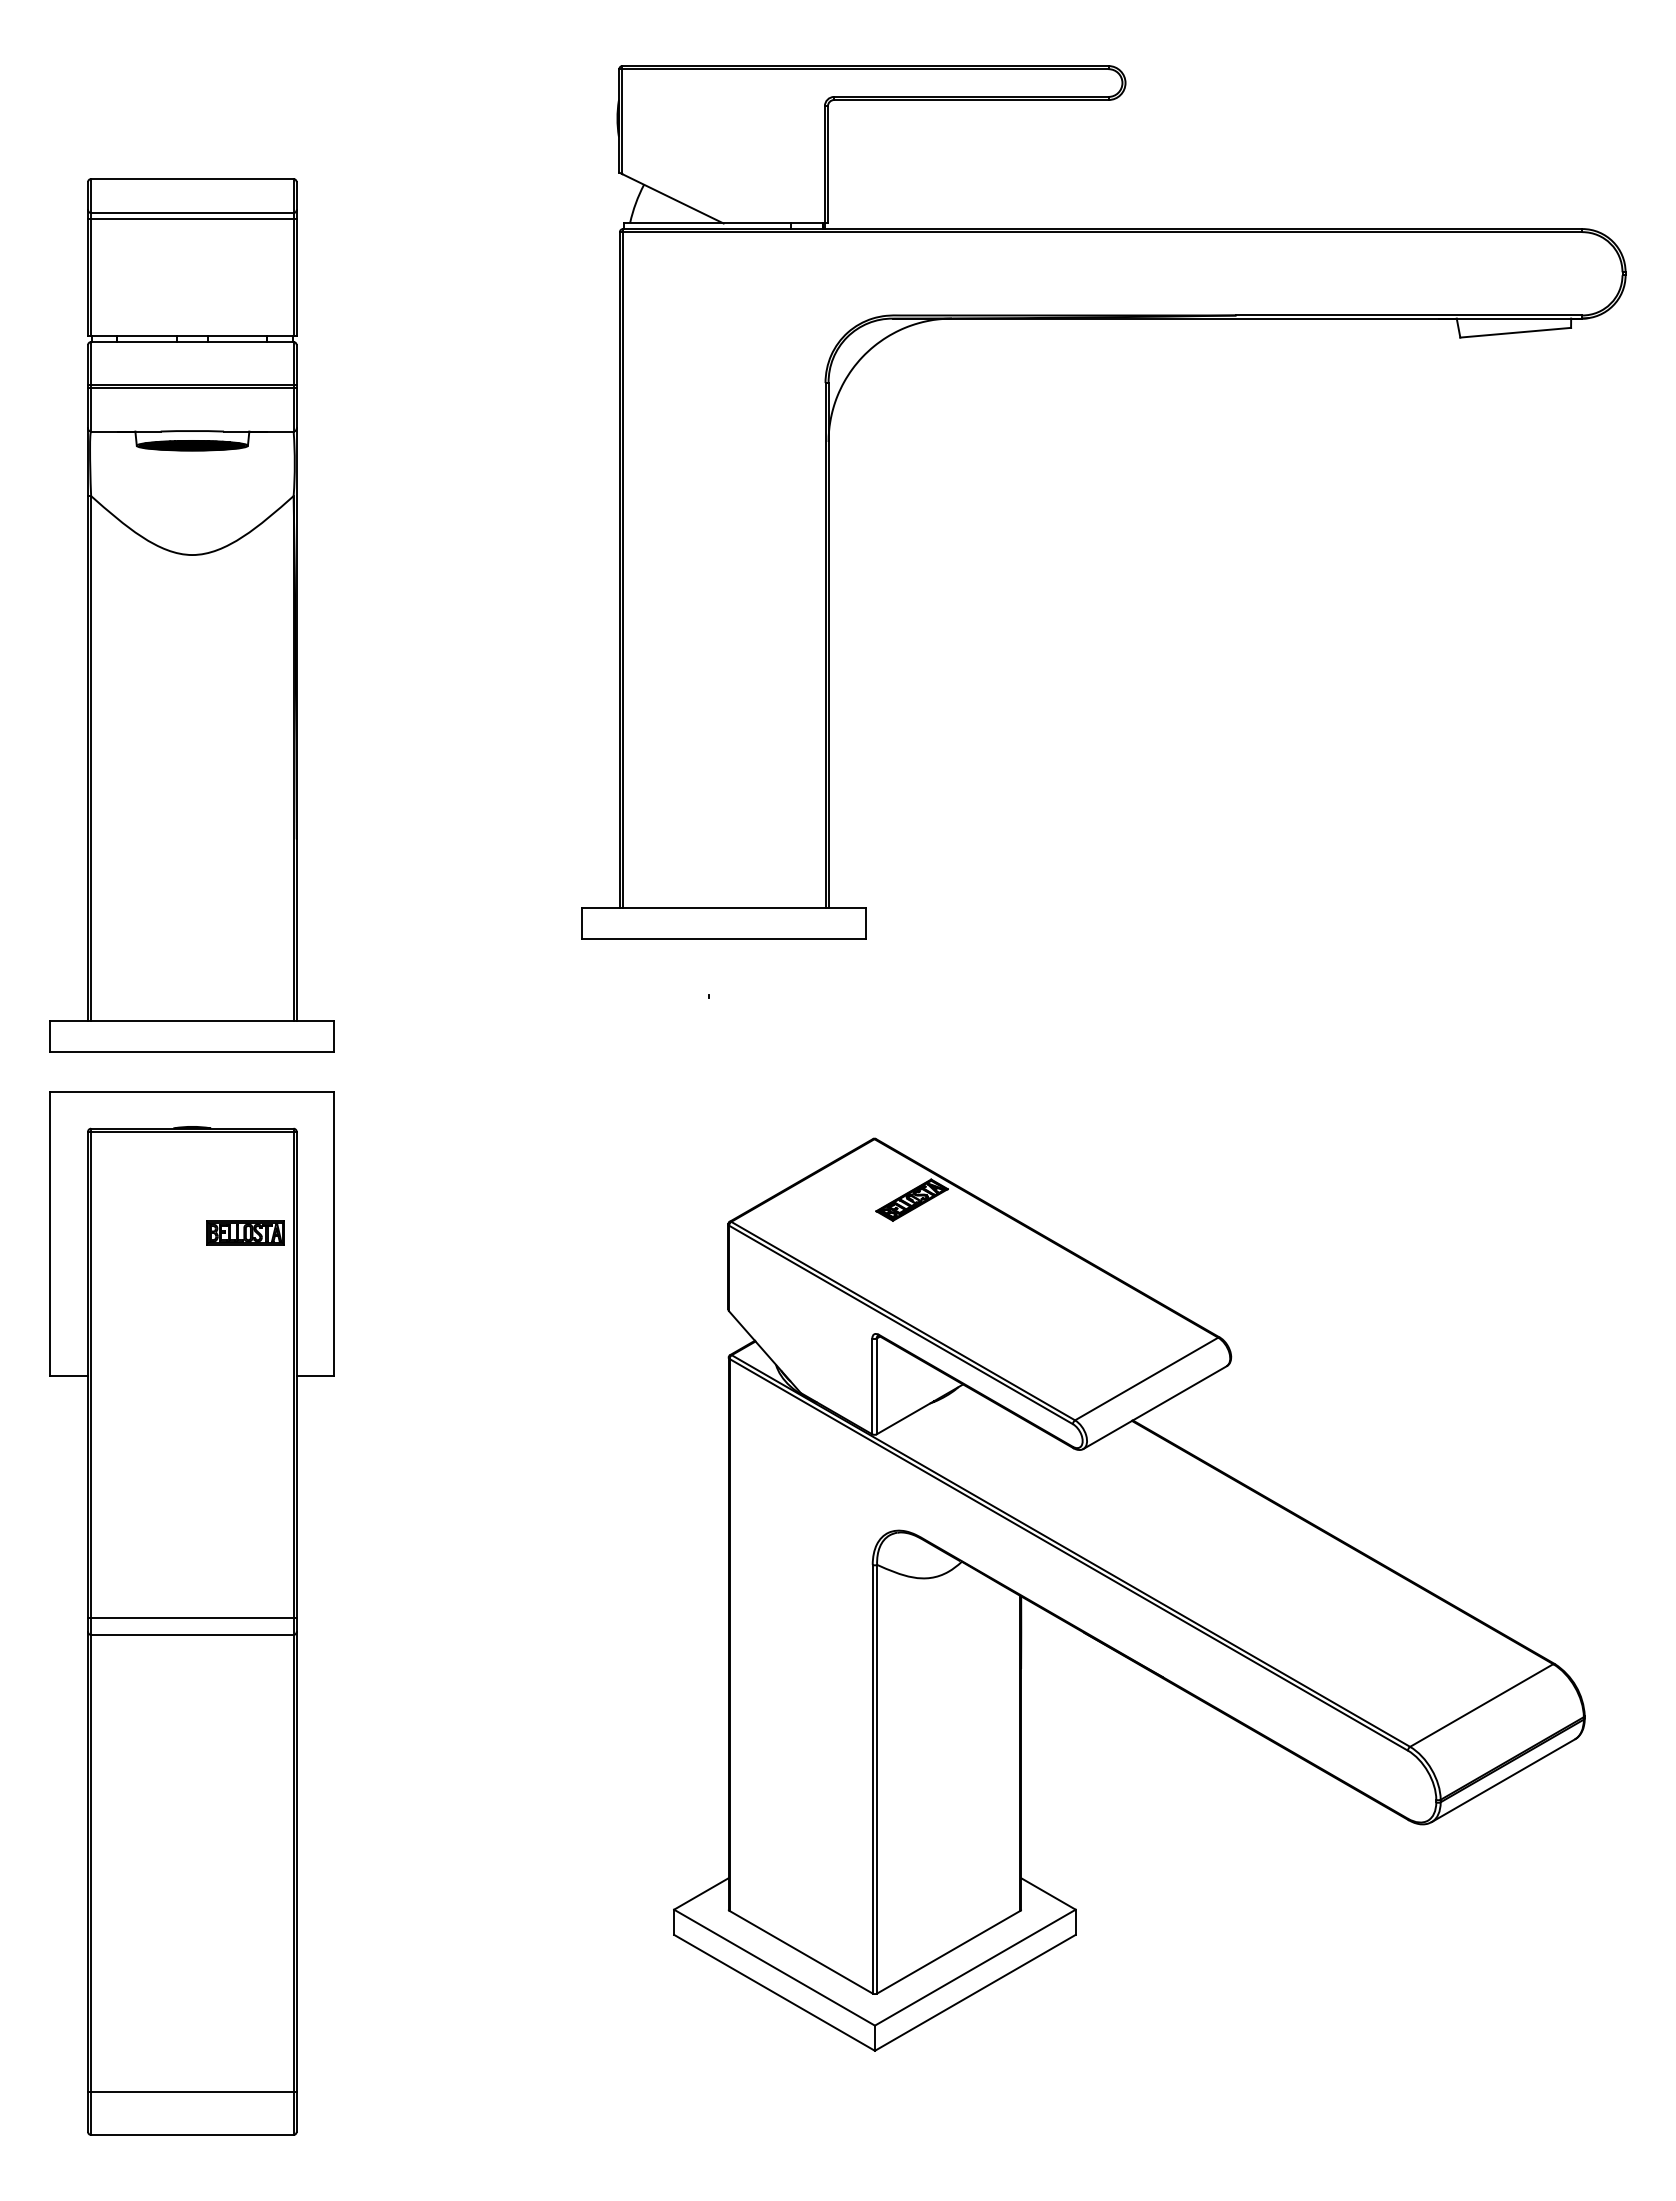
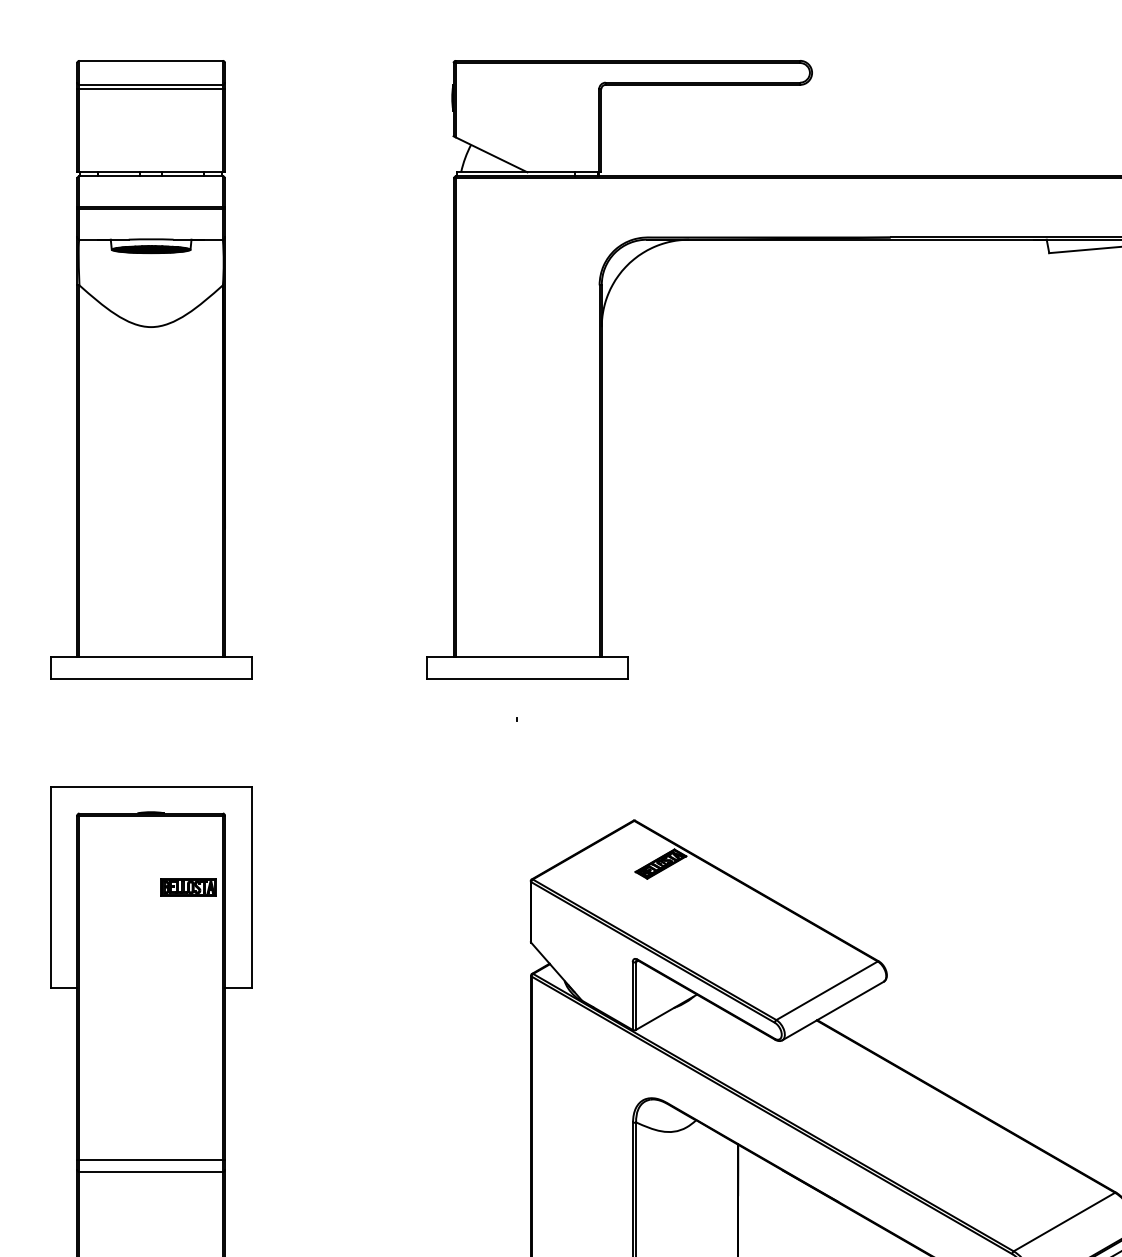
part: (191, 615) -> (150, 369), moved

